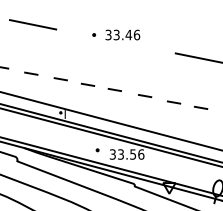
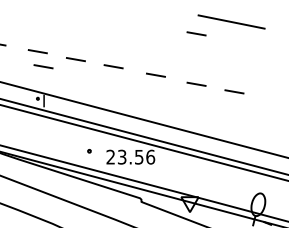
line: (174, 66) -> (197, 33), added
line: (64, 89) -> (43, 66), added
text: (112, 154) -> (110, 157), 33.56 -> 23.56

